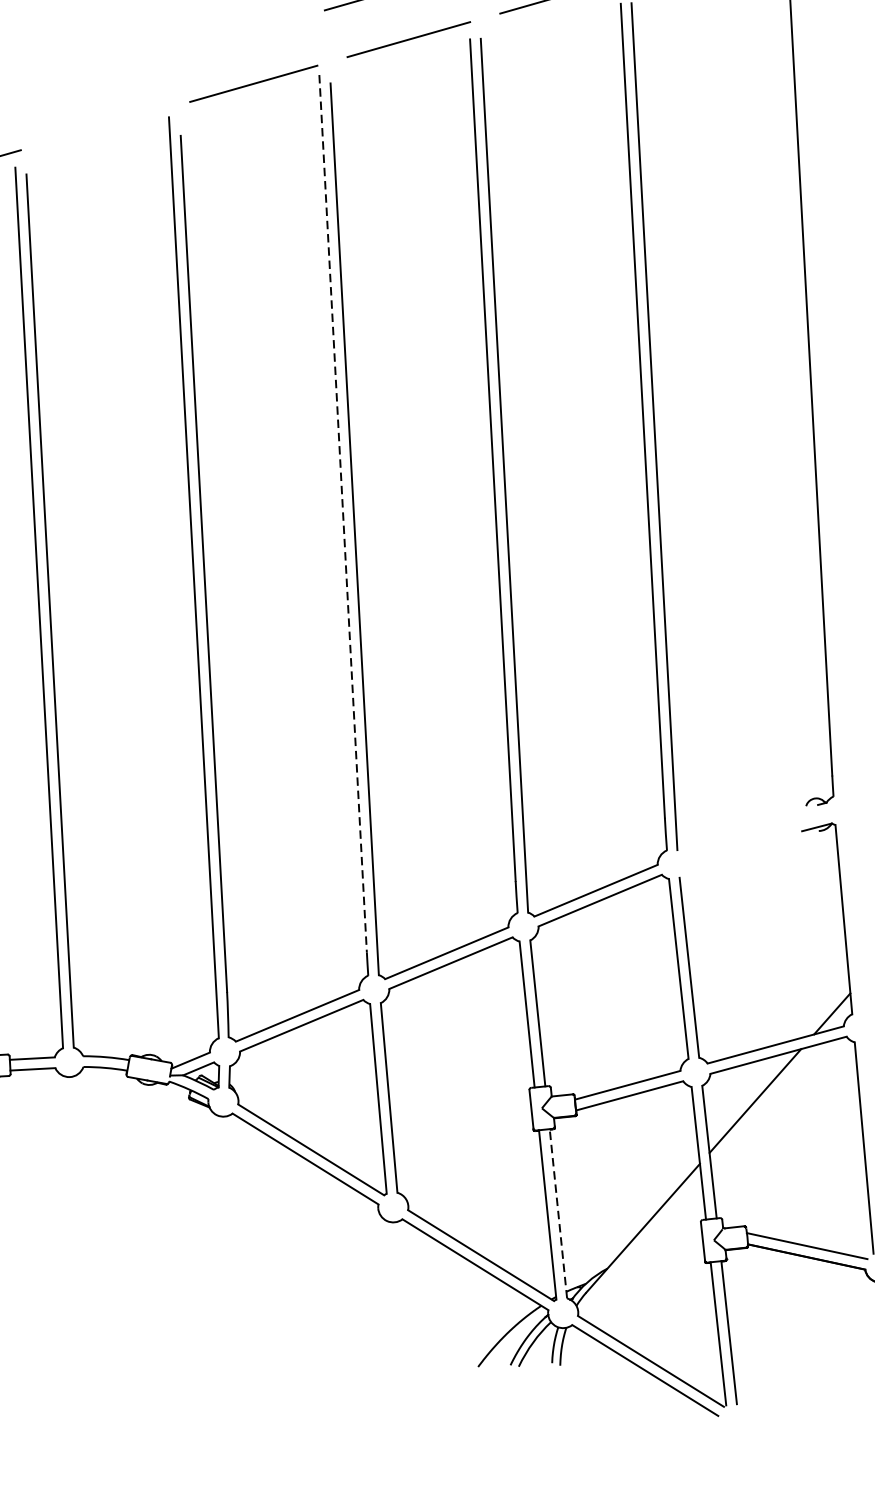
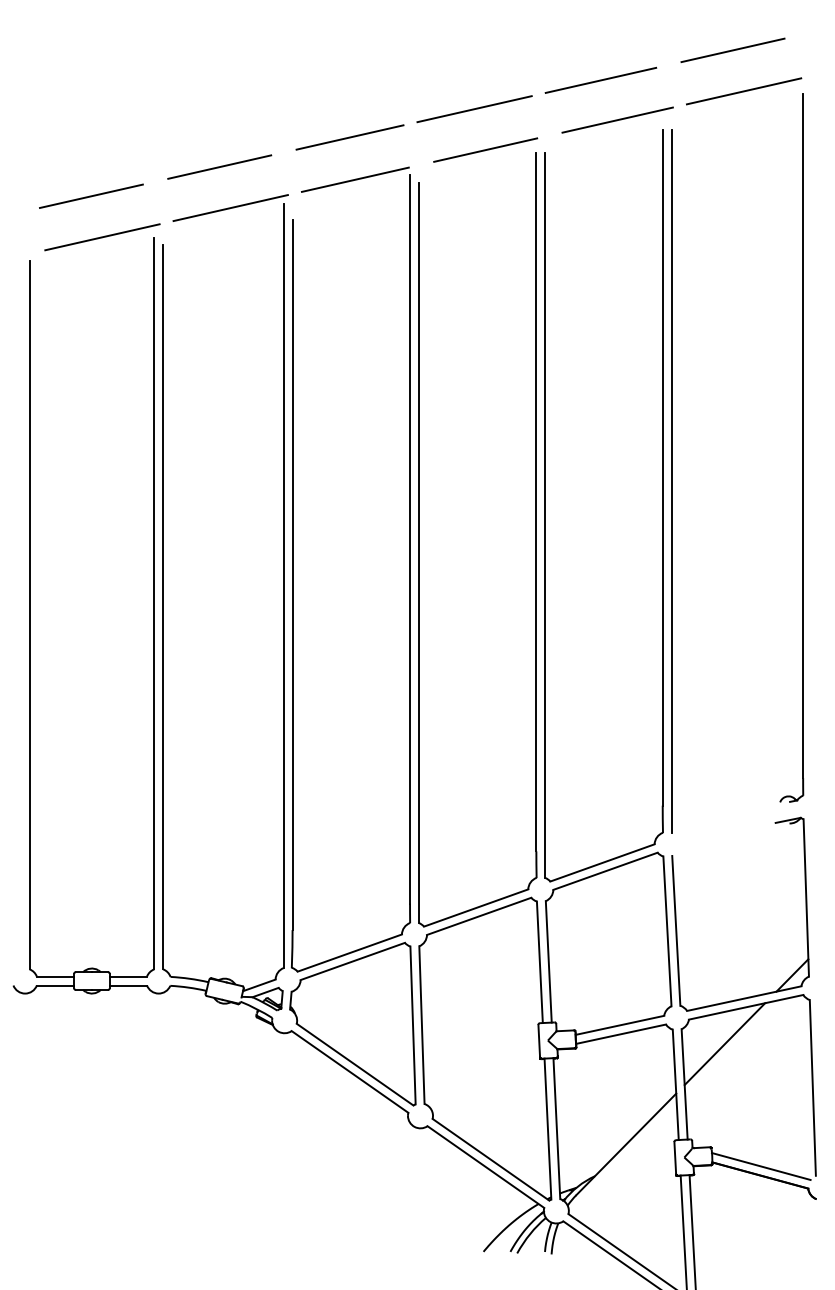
line: (243, 33) -> (349, 137), added
line: (89, 76) -> (219, 166), added
line: (105, 126) -> (230, 208), added
line: (343, 514) -> (410, 540), dashed -> solid
line: (557, 1213) -> (556, 1128), dashed -> solid

